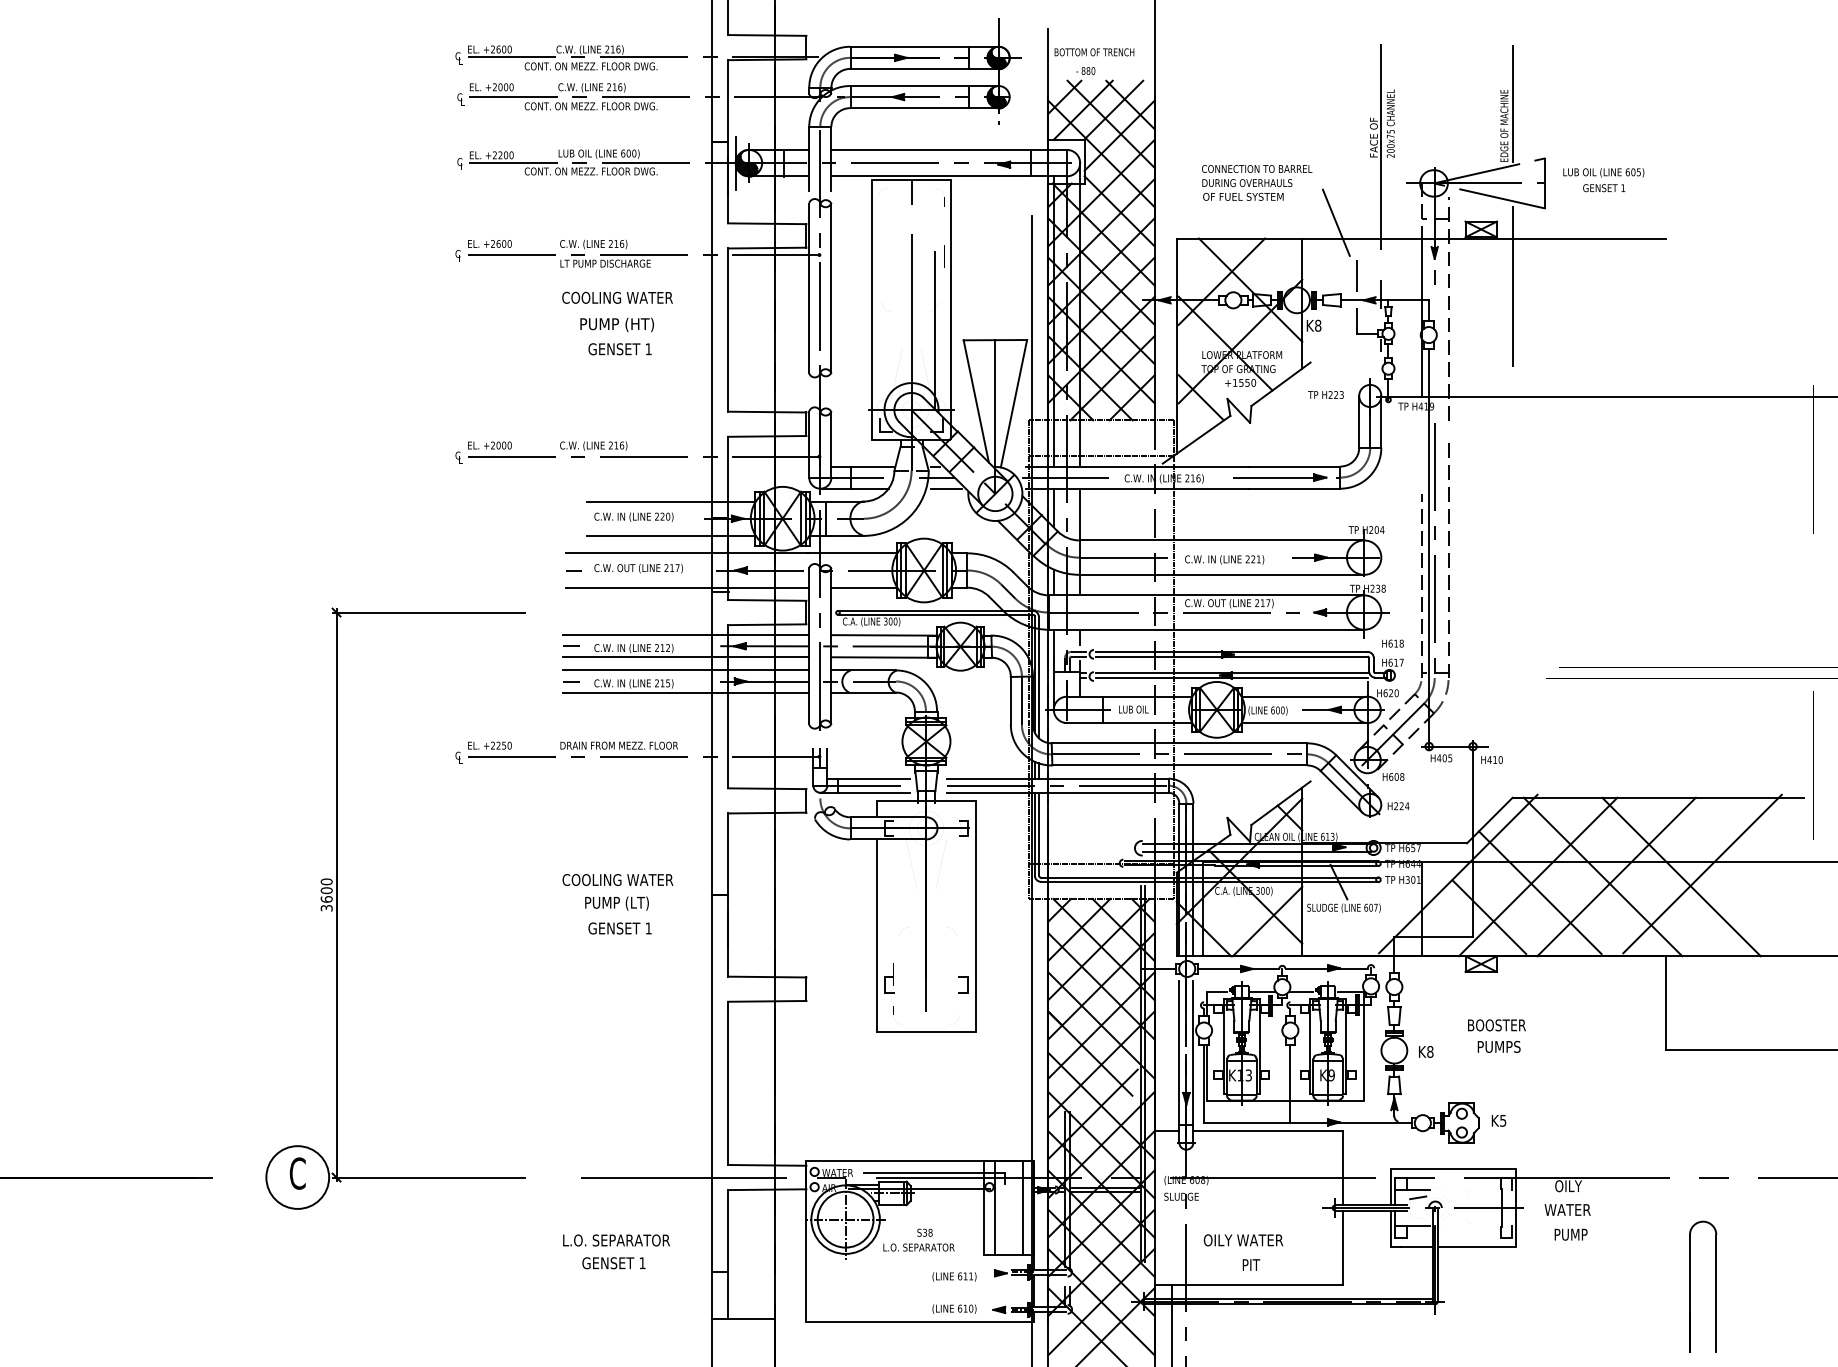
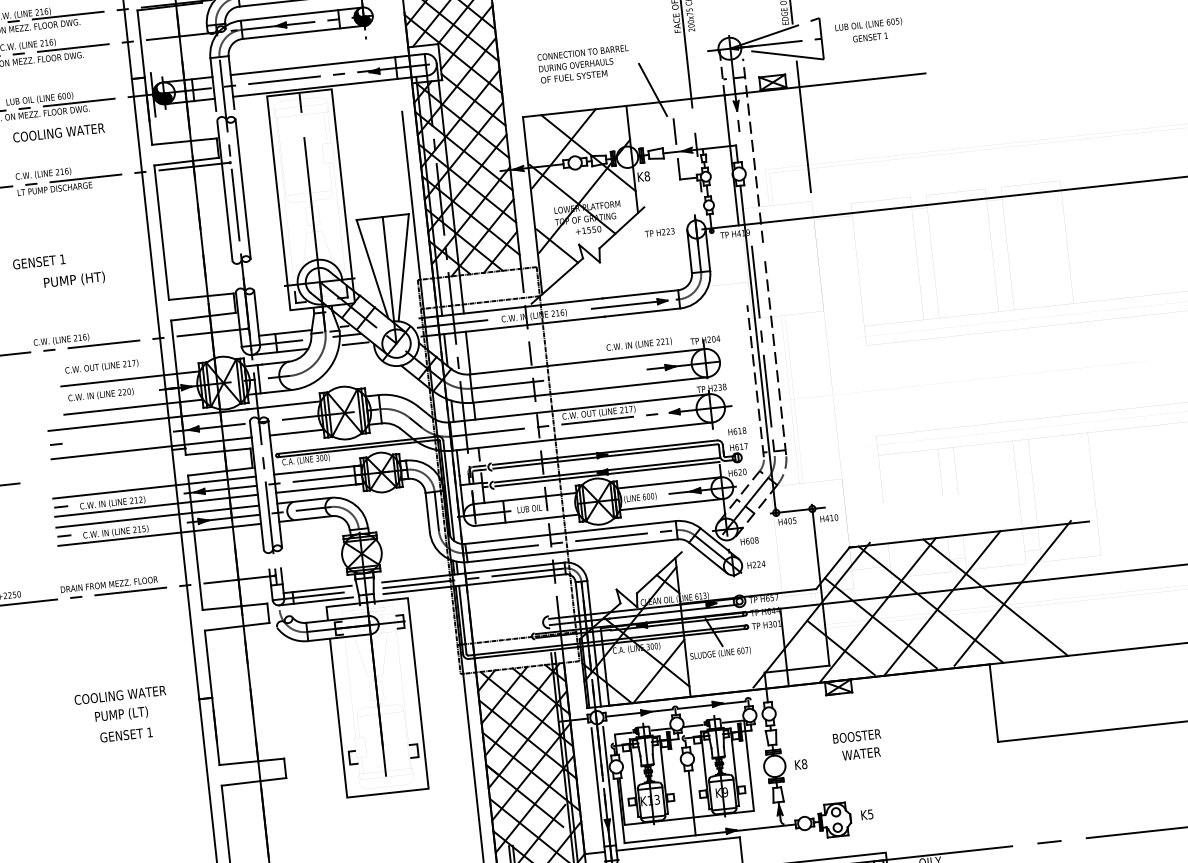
text: (617, 297) -> (58, 132), moved
text: (616, 324) -> (73, 280), moved
line: (935, 329) -> (332, 213), removed
text: (619, 349) -> (38, 262), moved
text: (1224, 559) -> (639, 344), moved
text: (638, 568) -> (101, 366), moved
text: (1500, 1046) -> (861, 753), PUMPS -> WATER

